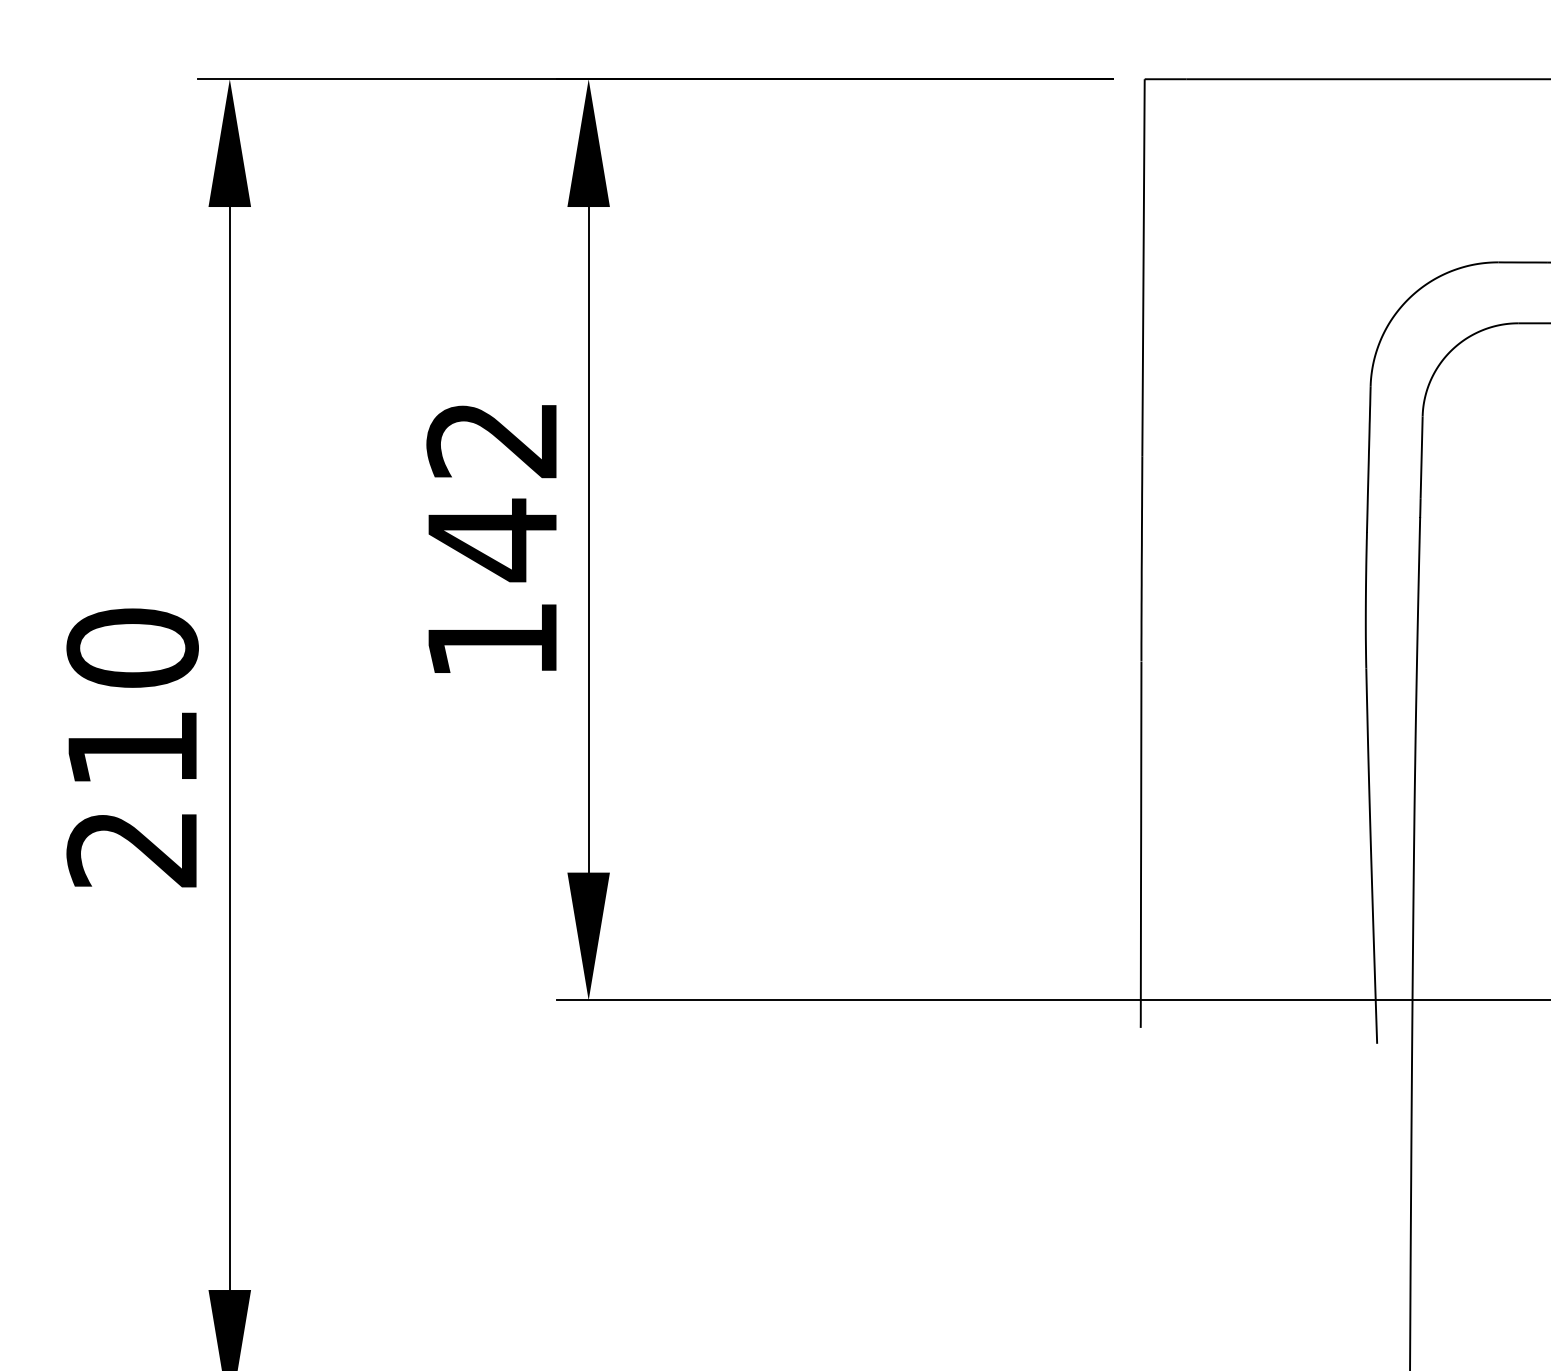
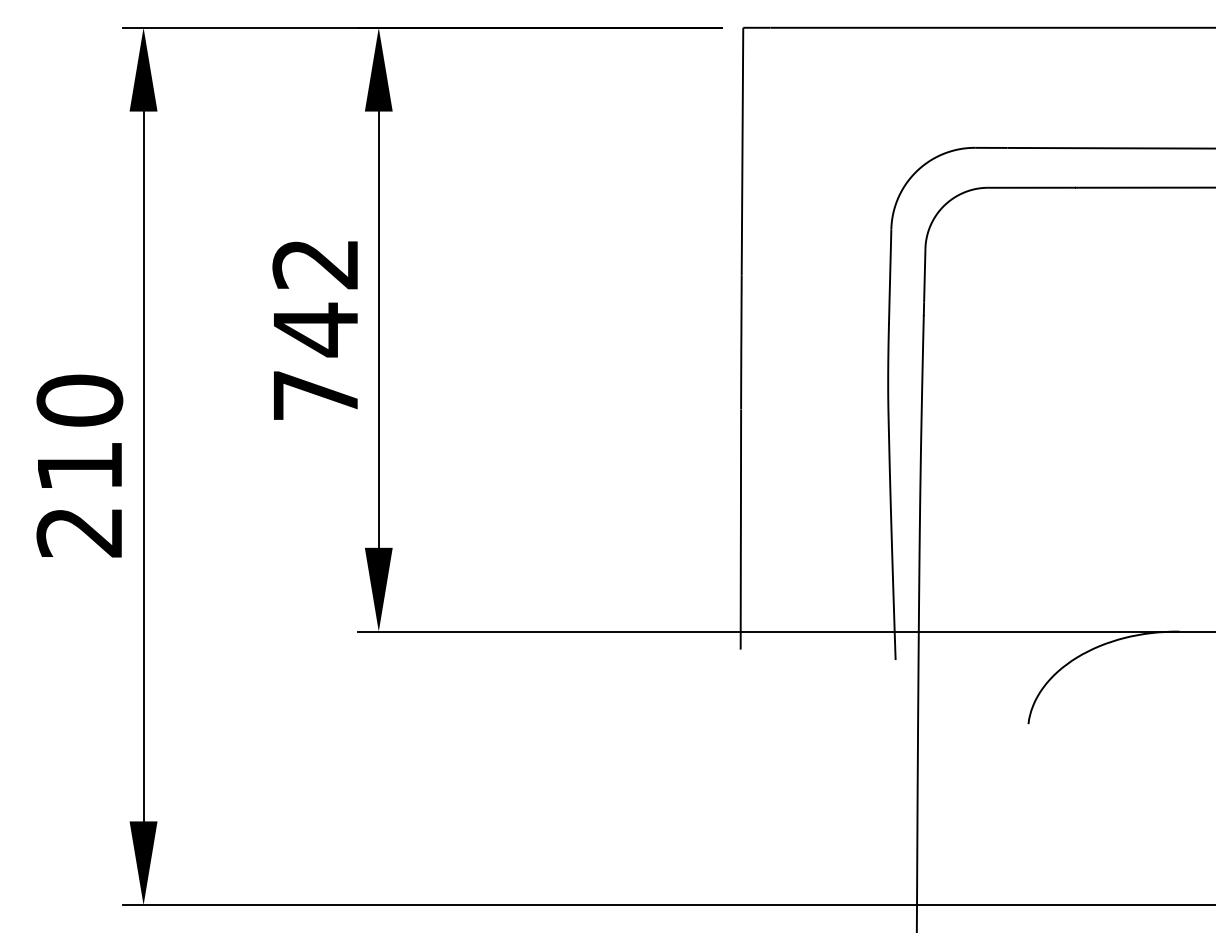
text: (492, 640) -> (315, 395), 142 -> 742

